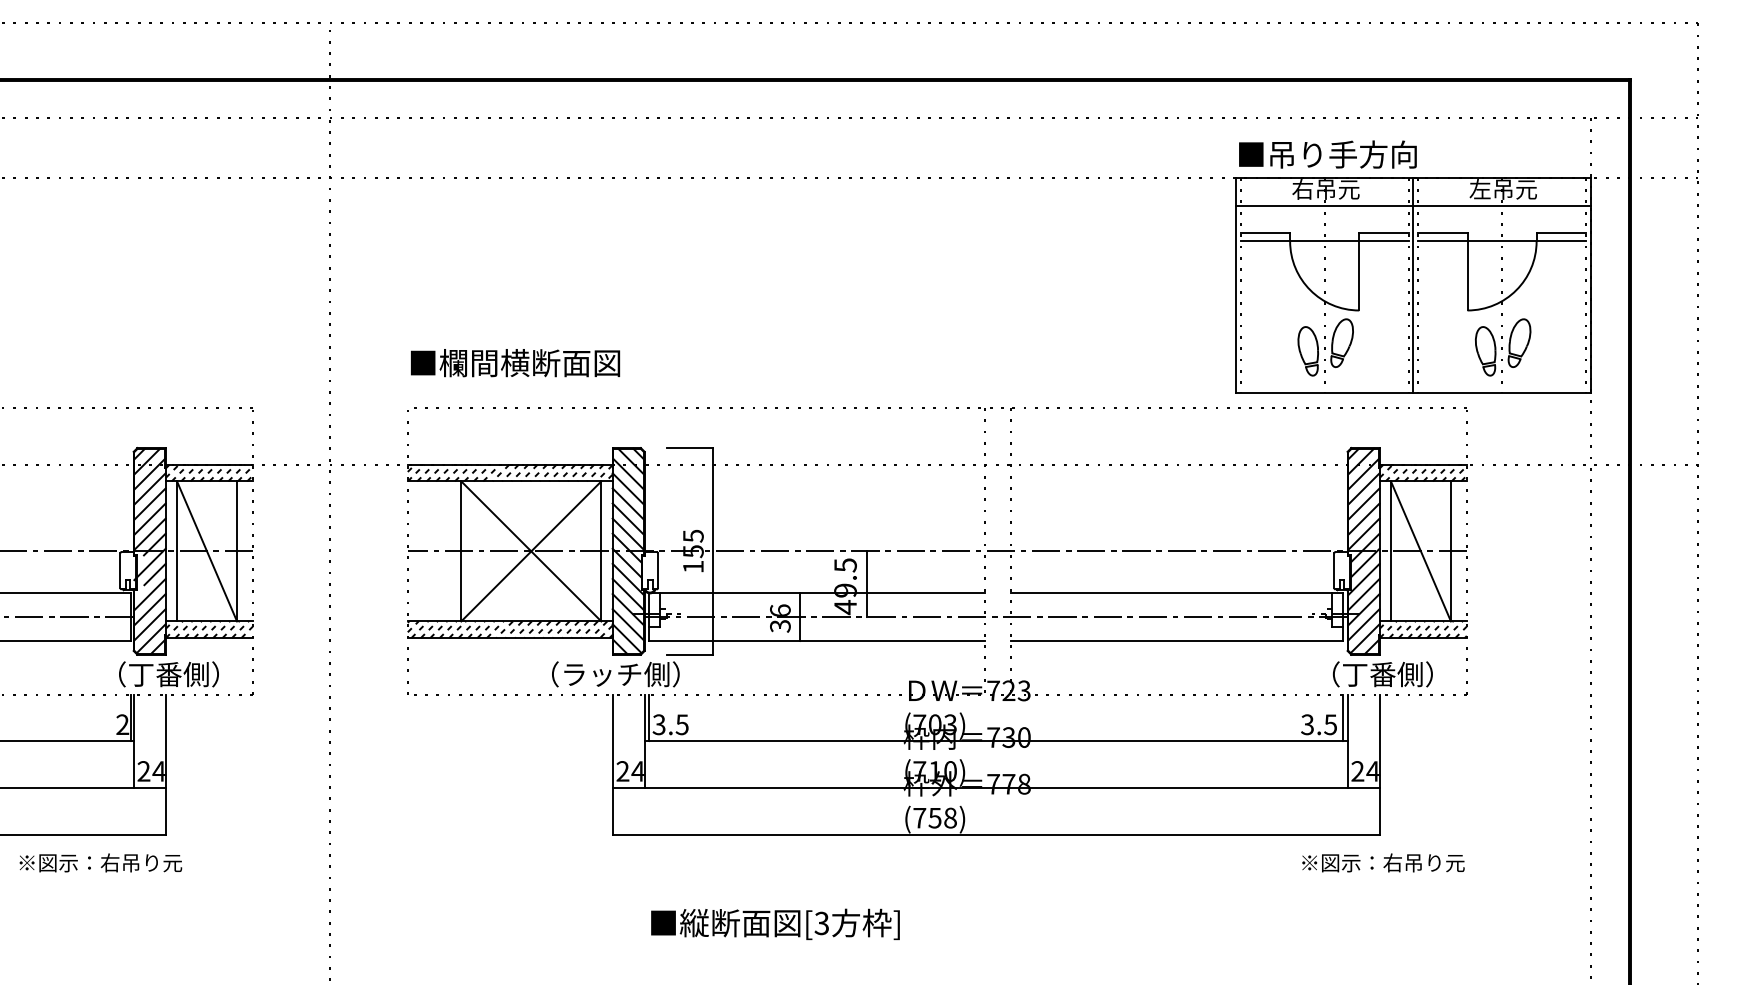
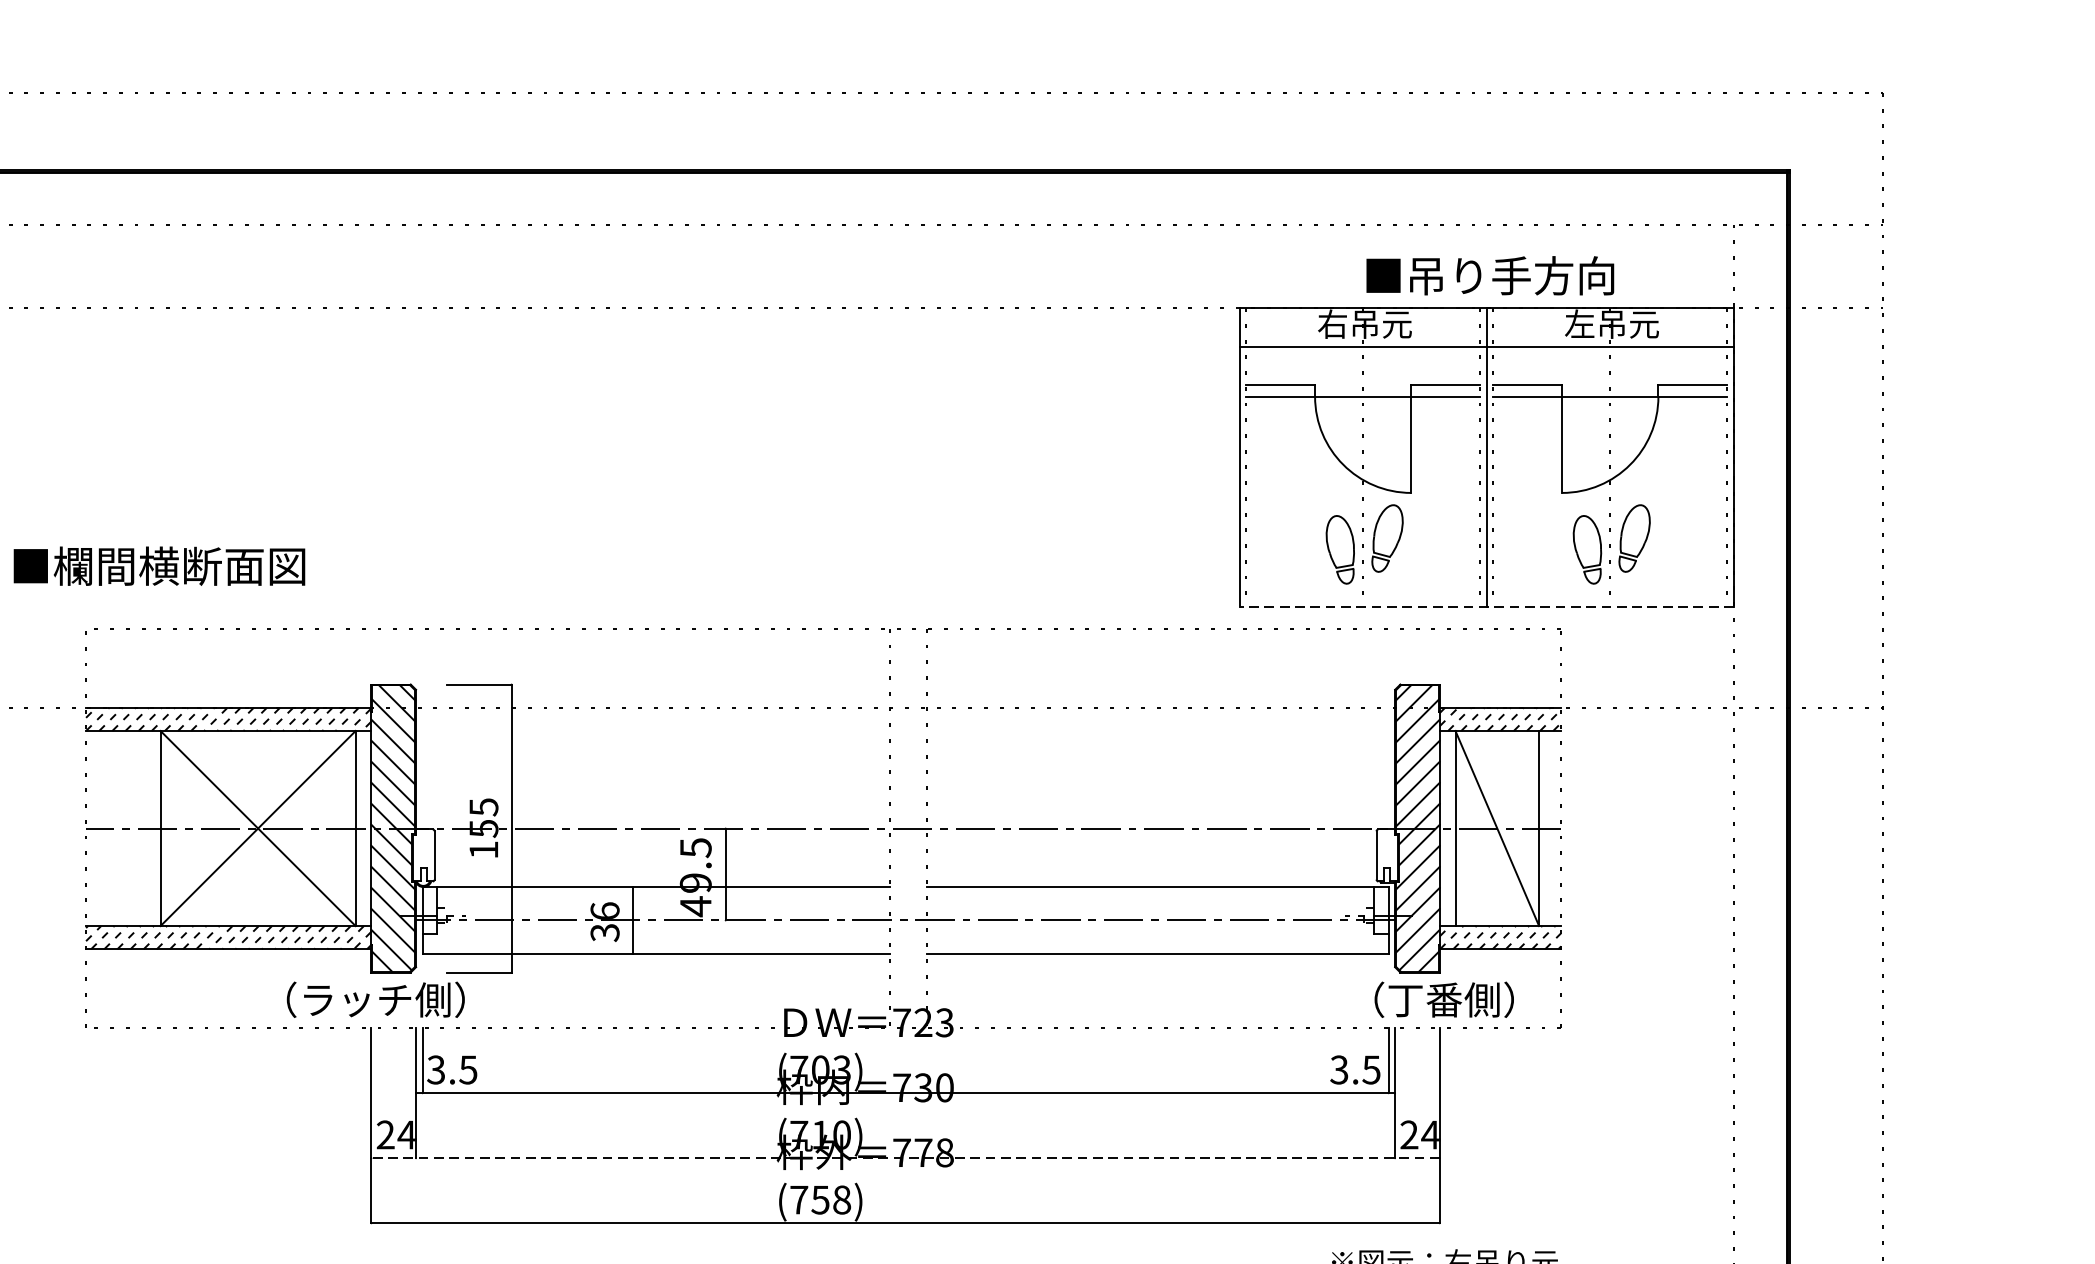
text: (1327, 154) -> (1489, 275), moved
text: (515, 363) -> (159, 566), moved
line: (1412, 392) -> (1485, 607), solid -> dashed
line: (995, 788) -> (904, 1158), solid -> dashed

